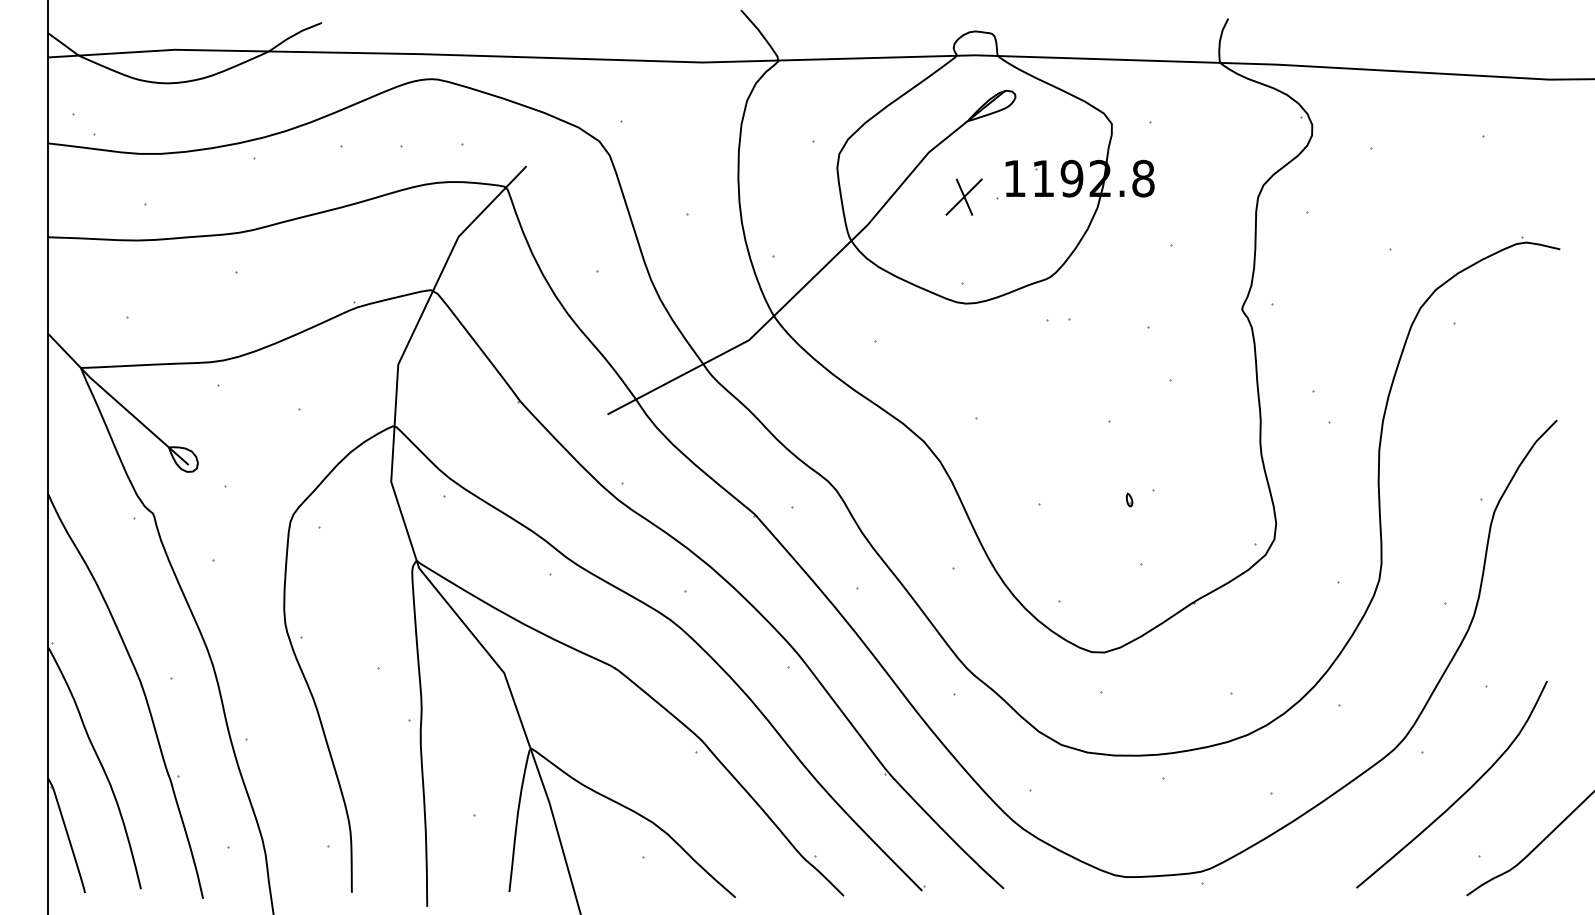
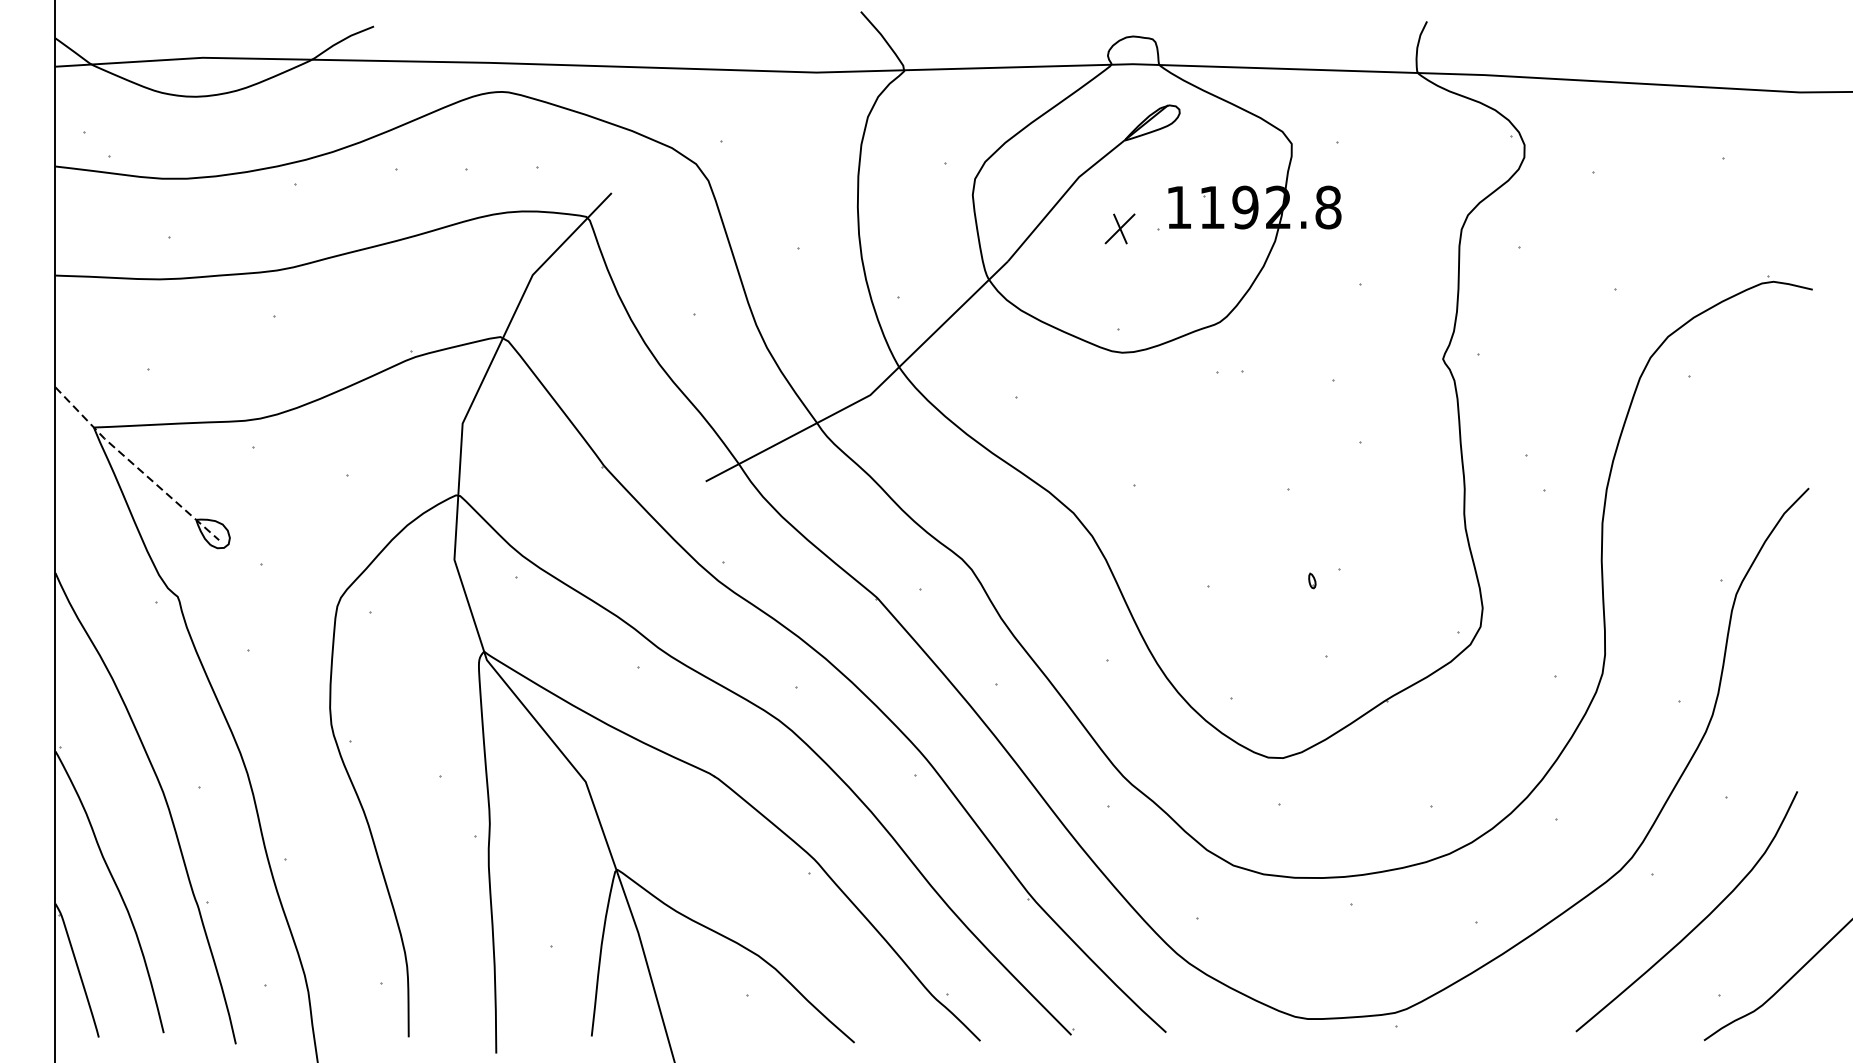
part: (963, 196) -> (1119, 228), size x0.7
line: (116, 400) -> (135, 465), solid -> dashed

